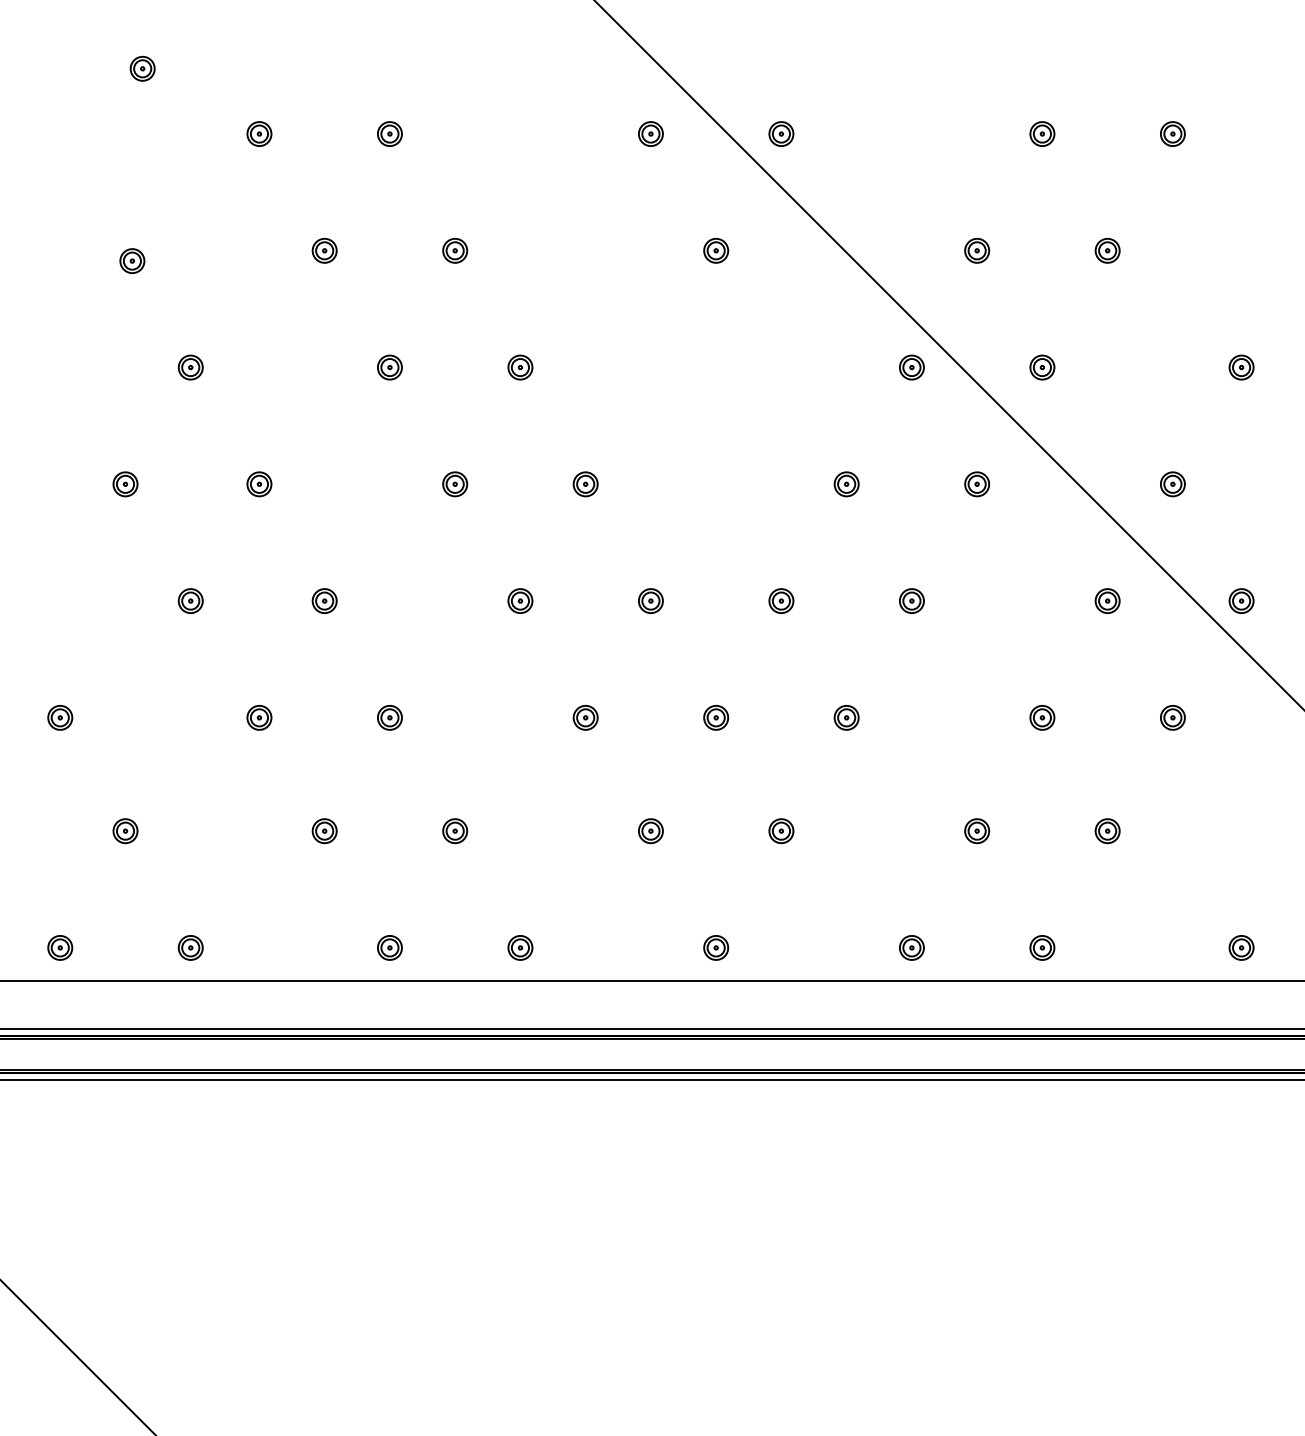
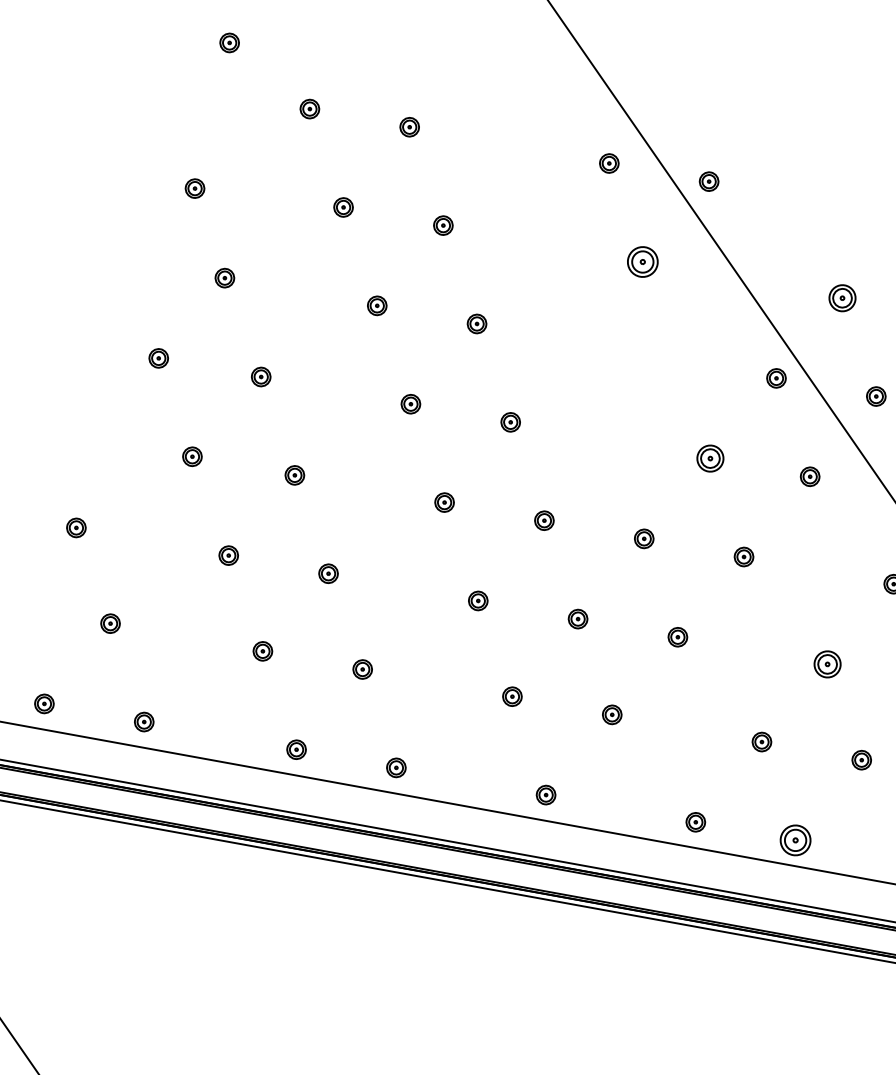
part: (716, 250) -> (643, 261), size x1.6
part: (977, 250) -> (842, 297), size x1.4
part: (846, 484) -> (710, 458), size x1.4
part: (1042, 717) -> (827, 664), size x1.4
part: (1042, 947) -> (795, 840), size x1.6

